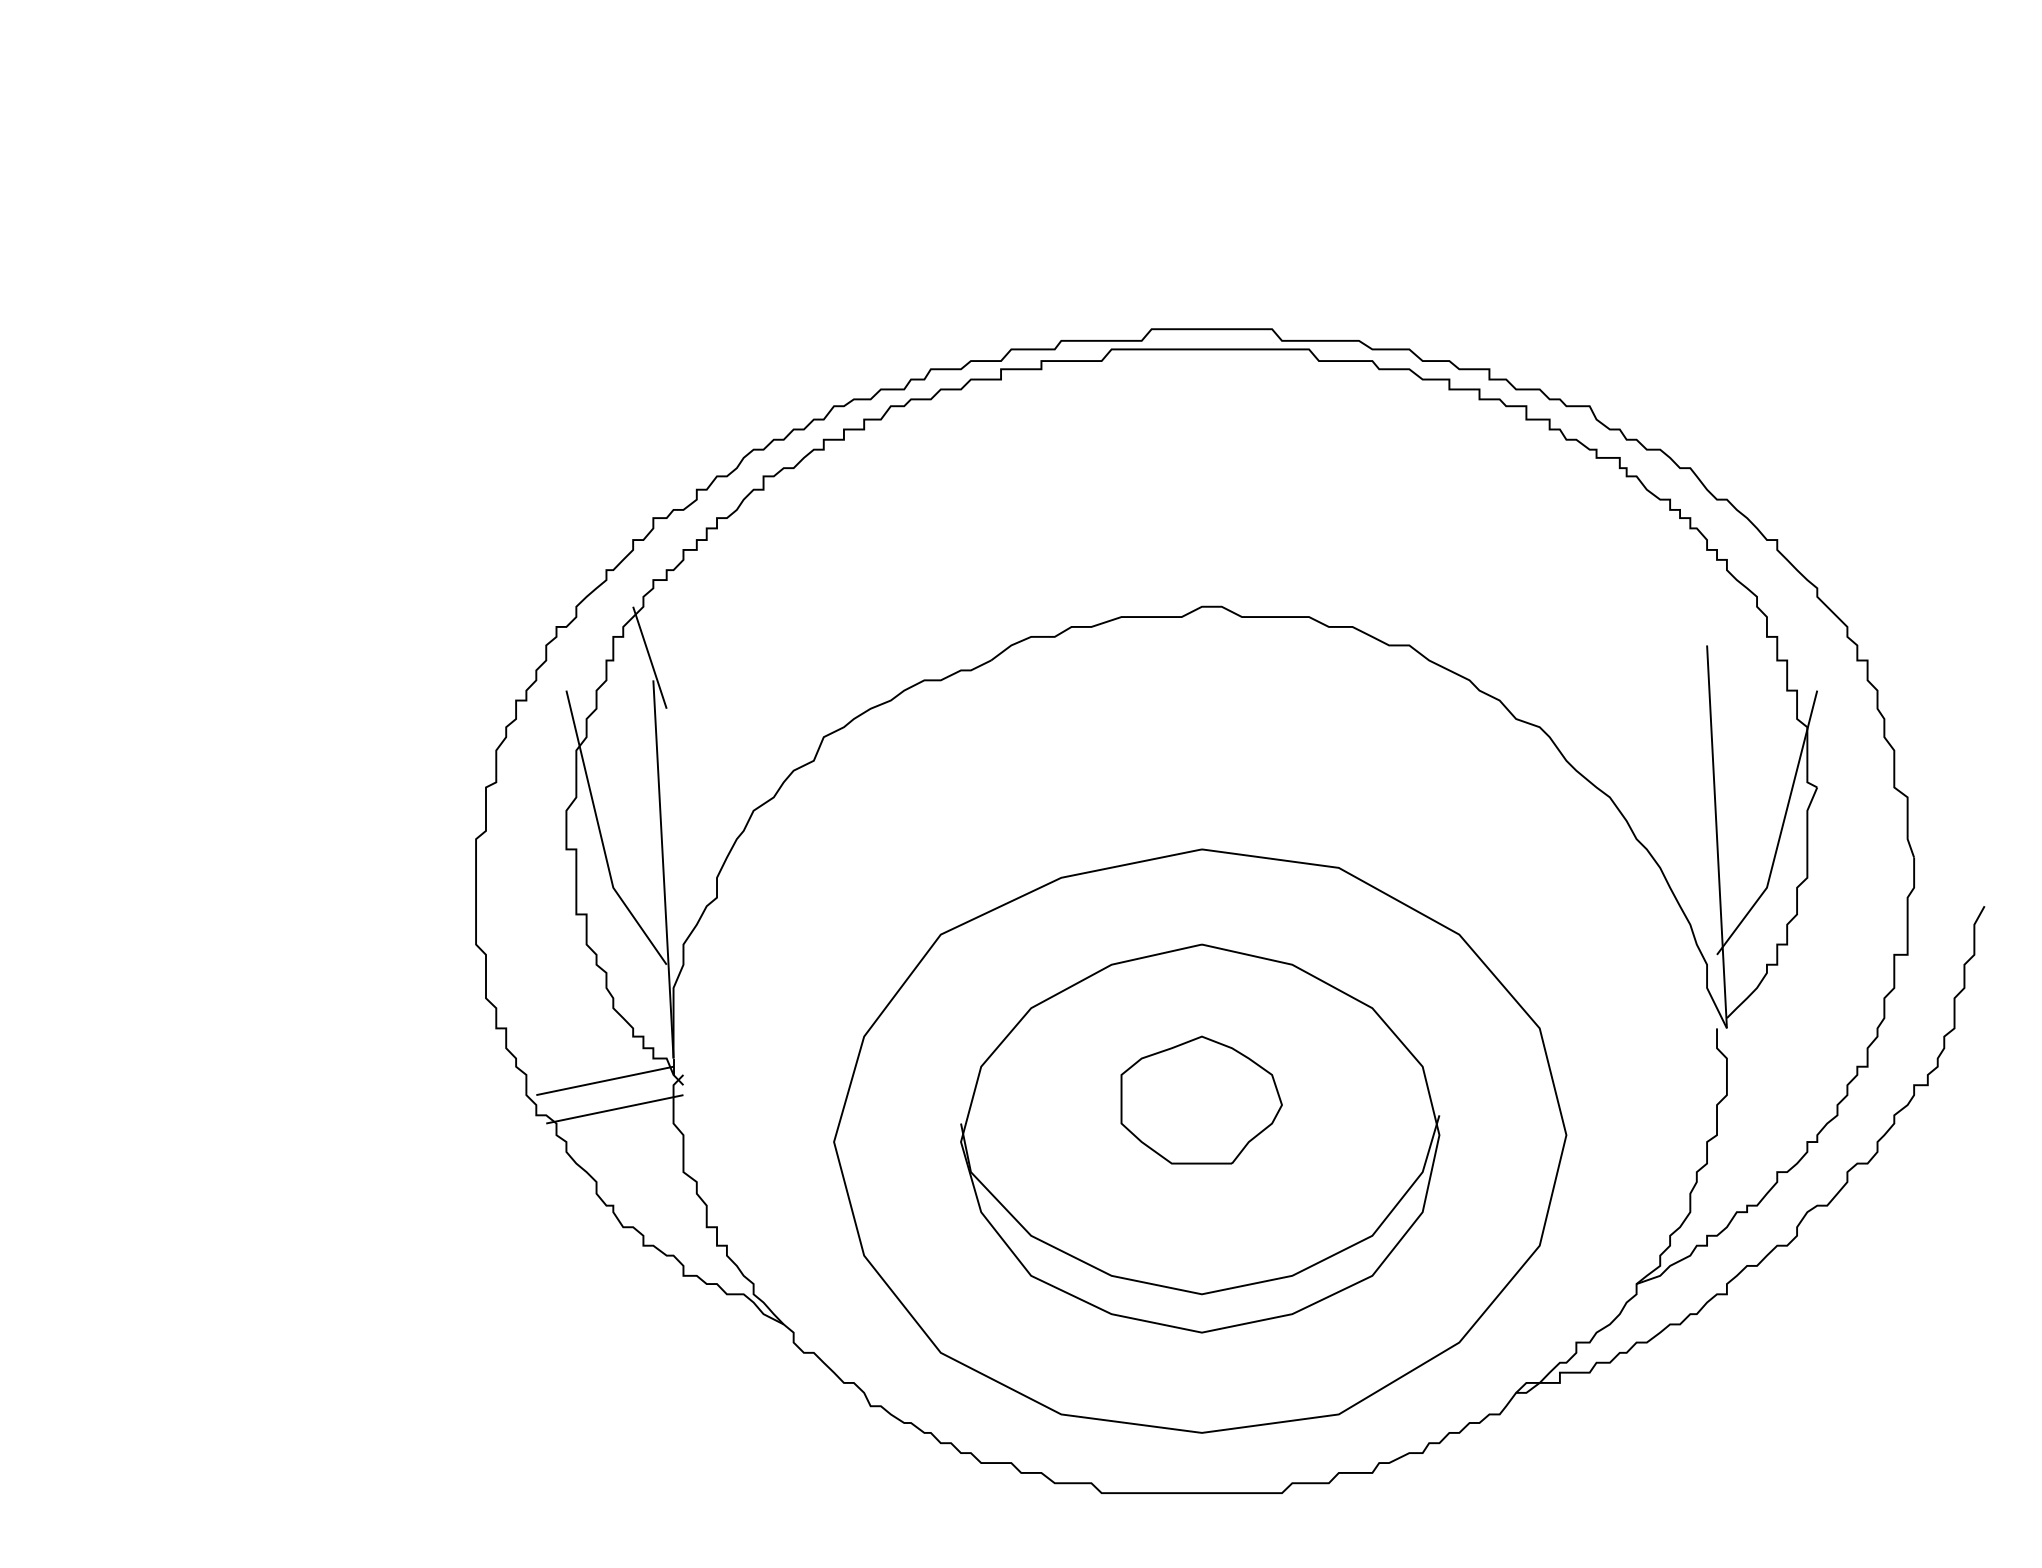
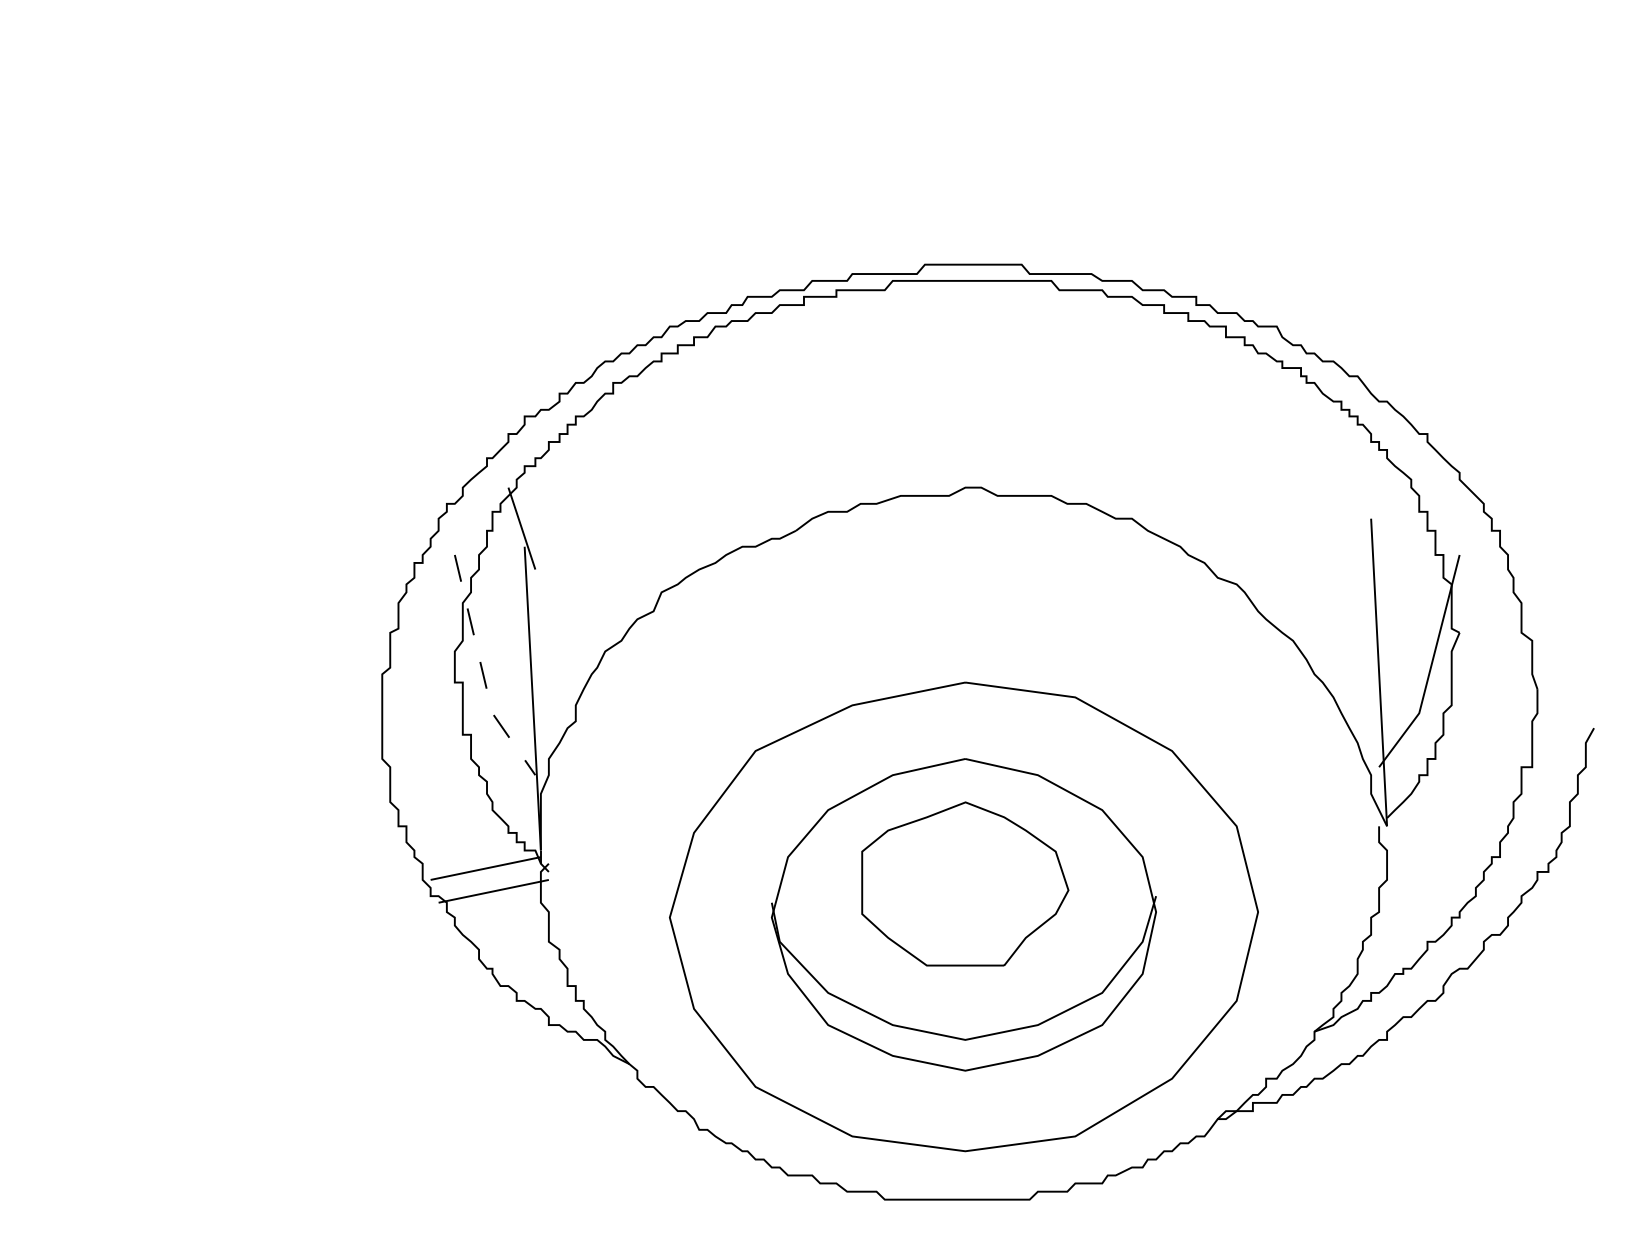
line: (600, 835) -> (482, 671), solid -> dashed
part: (1201, 1099) -> (964, 883), size x1.6

